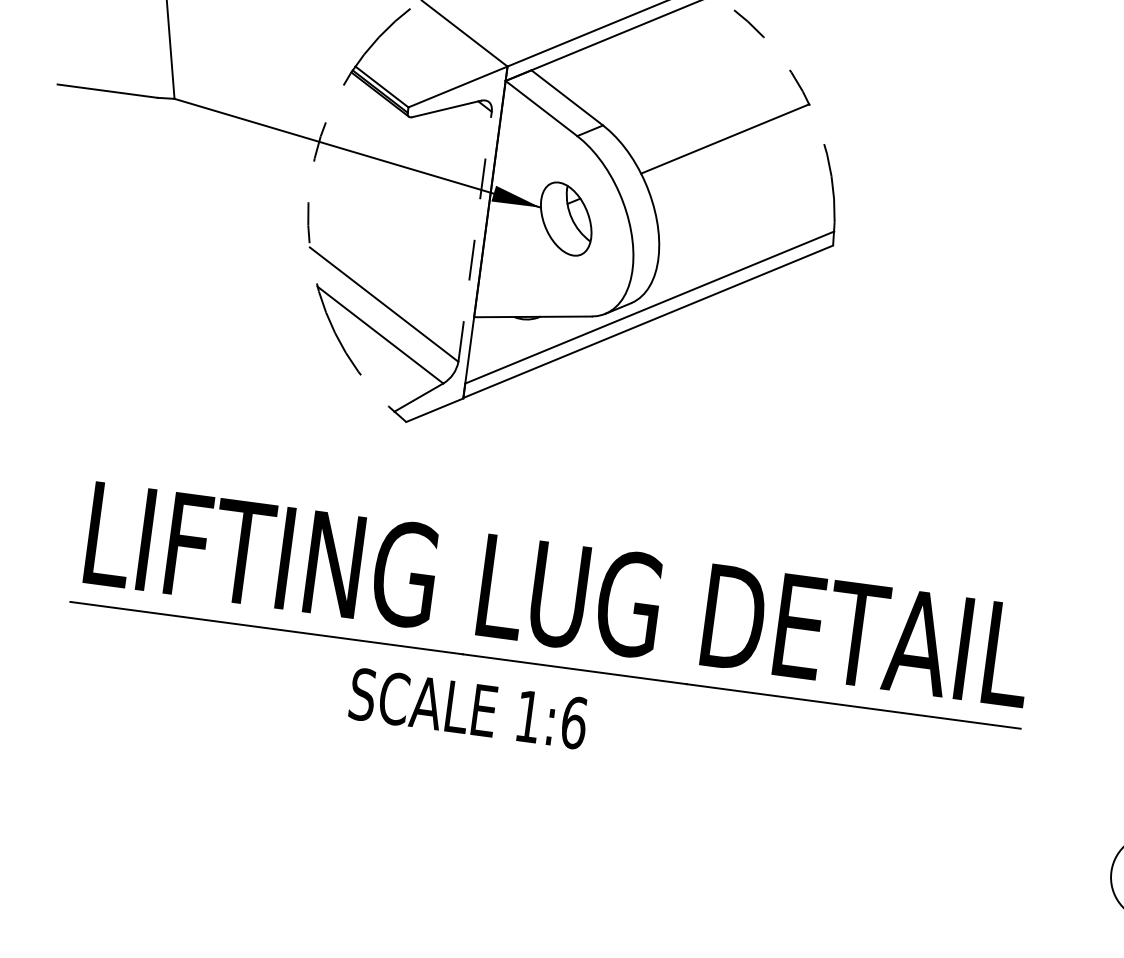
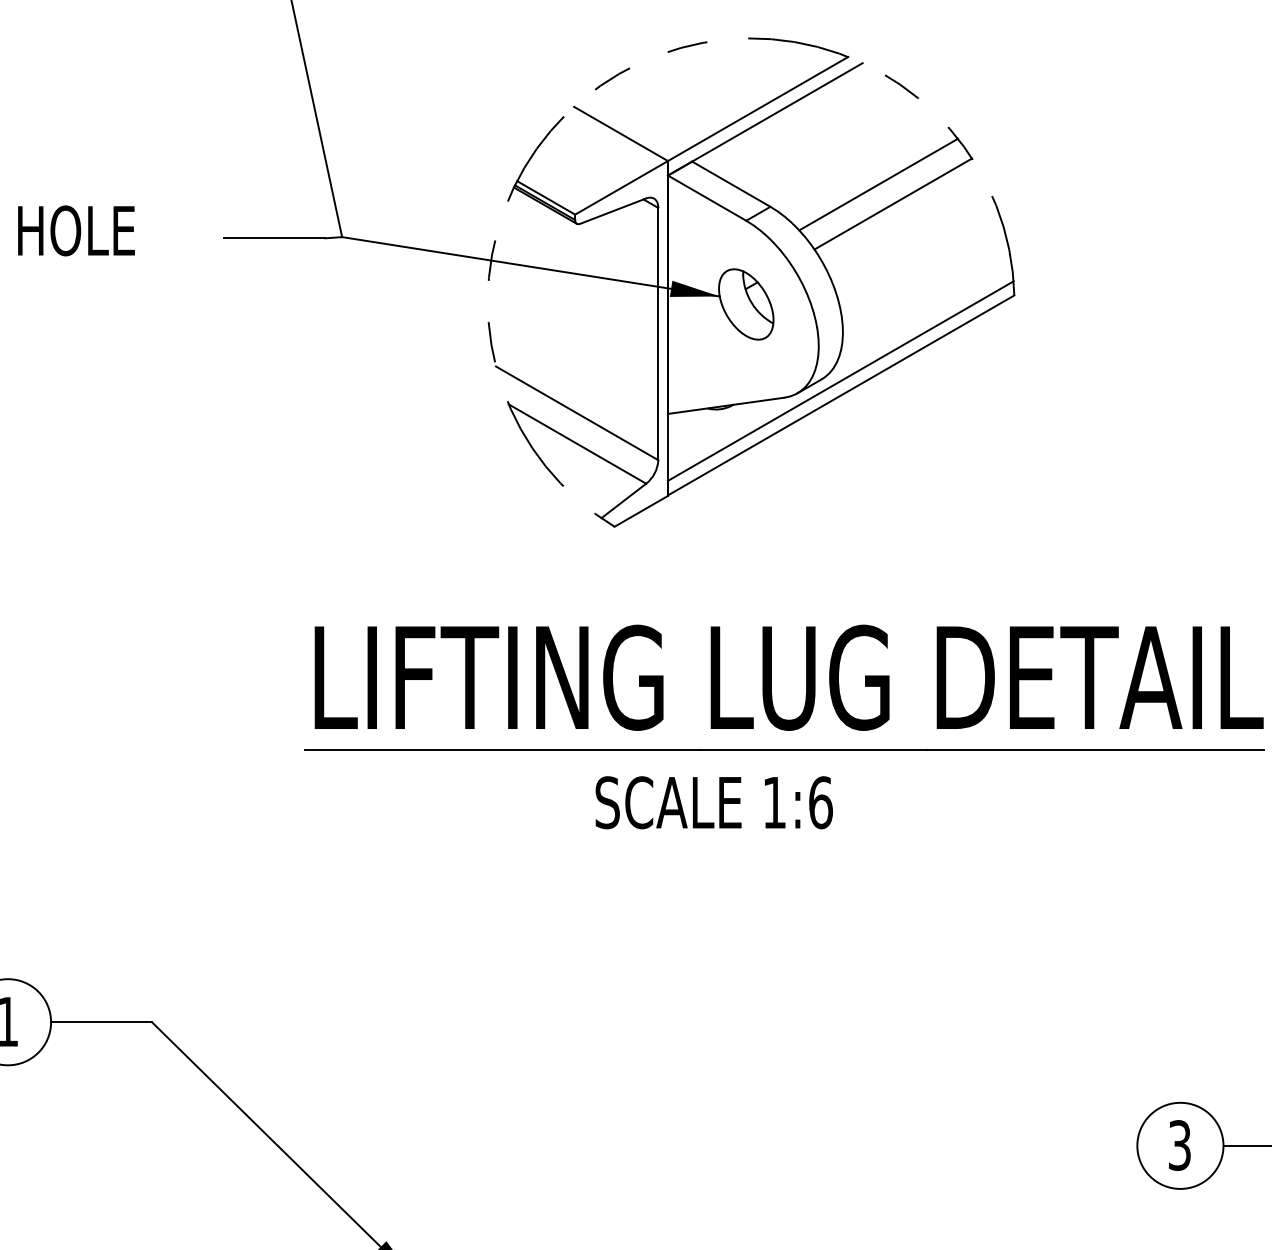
line: (713, 117) -> (878, 184), added
line: (475, 236) -> (658, 333), dashed -> solid

